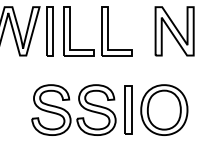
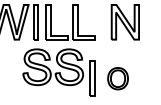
part: (73, 109) -> (52, 66), moved
part: (164, 109) -> (118, 78), size x0.6

